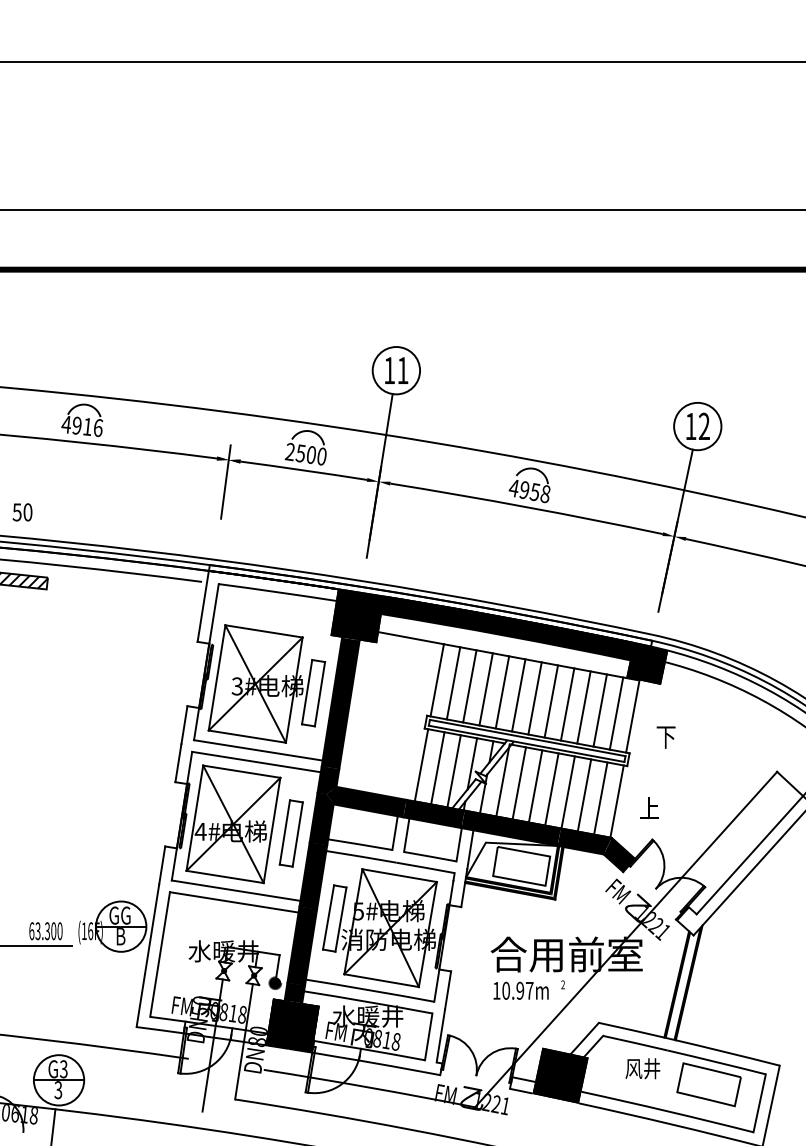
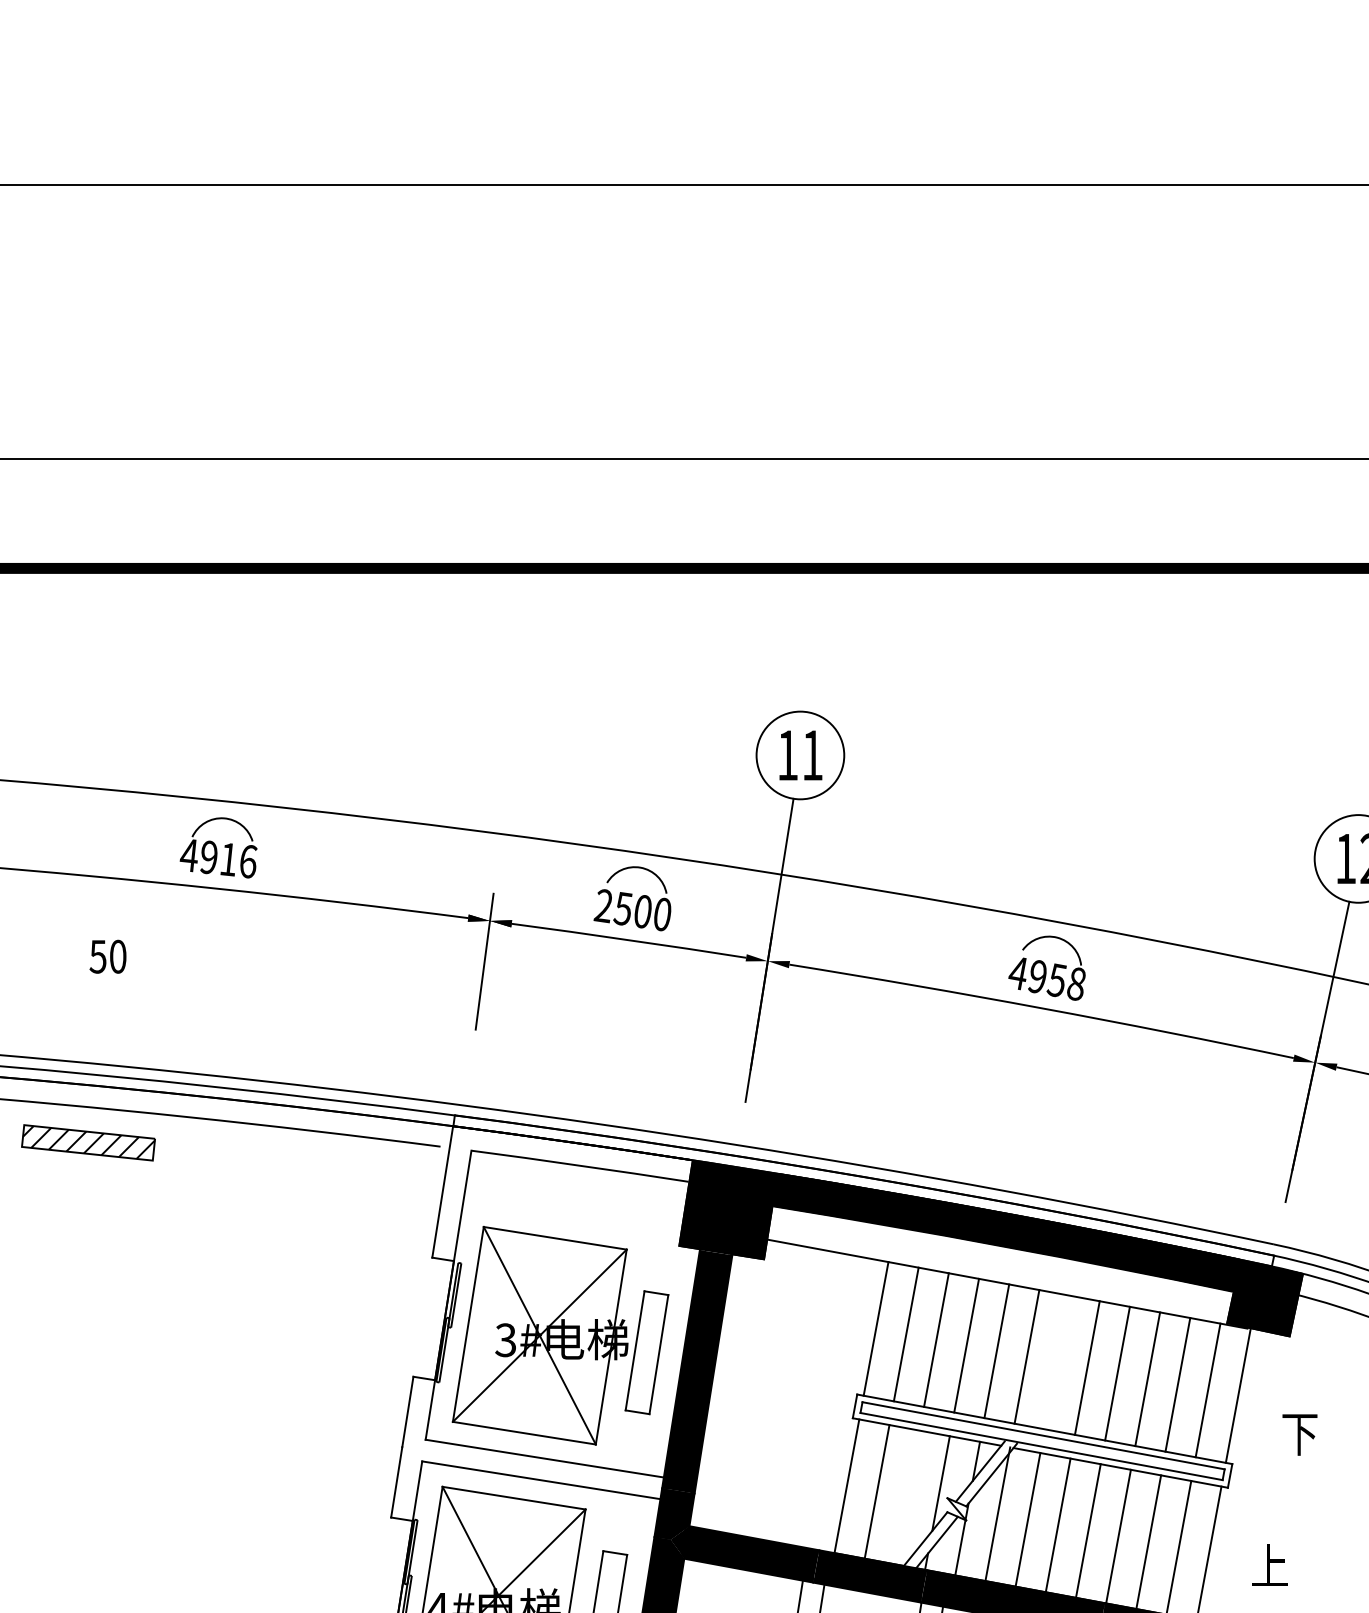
text: (22, 512) -> (107, 956), moved
line: (534, 698) -> (1056, 1362), removed
line: (453, 771) -> (906, 1497), removed

